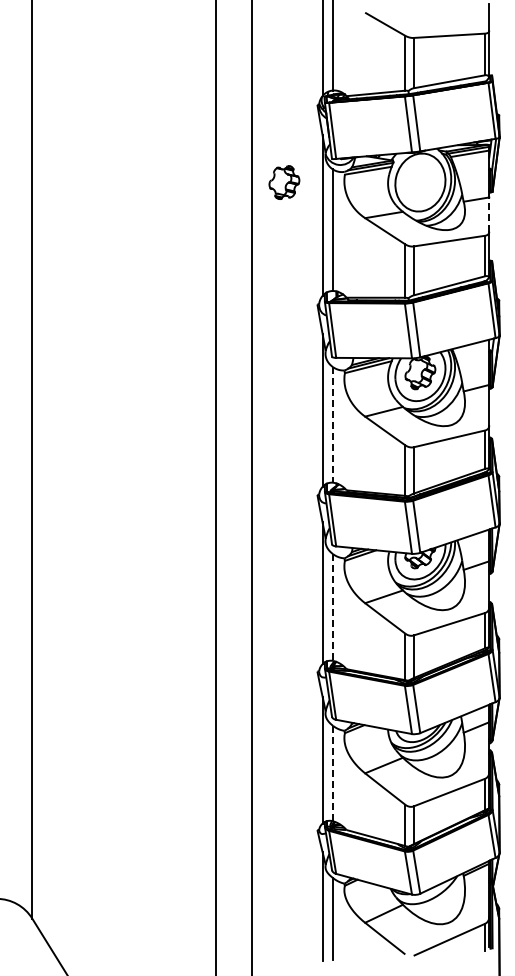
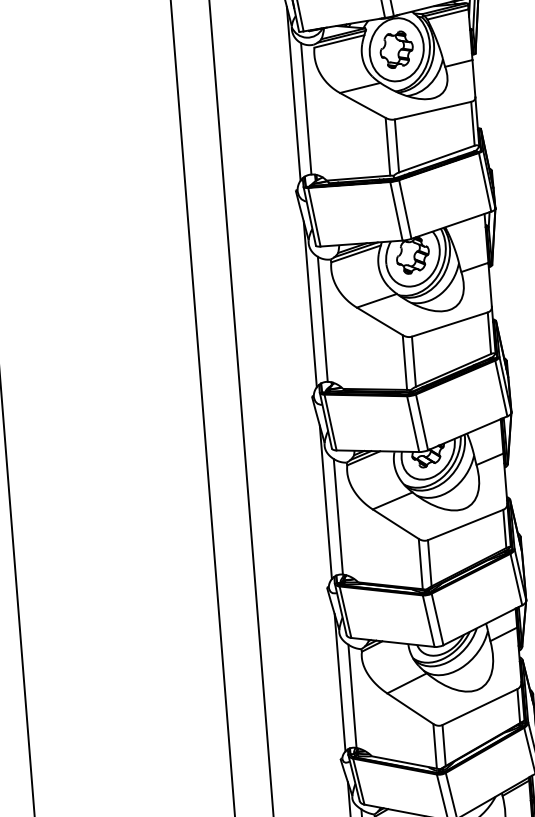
part: (284, 182) -> (396, 49), moved
line: (489, 214) -> (474, 78), dashed -> solid
line: (332, 424) -> (322, 318), dashed -> solid
line: (332, 608) -> (337, 517), dashed -> solid
line: (332, 773) -> (351, 696), dashed -> solid

